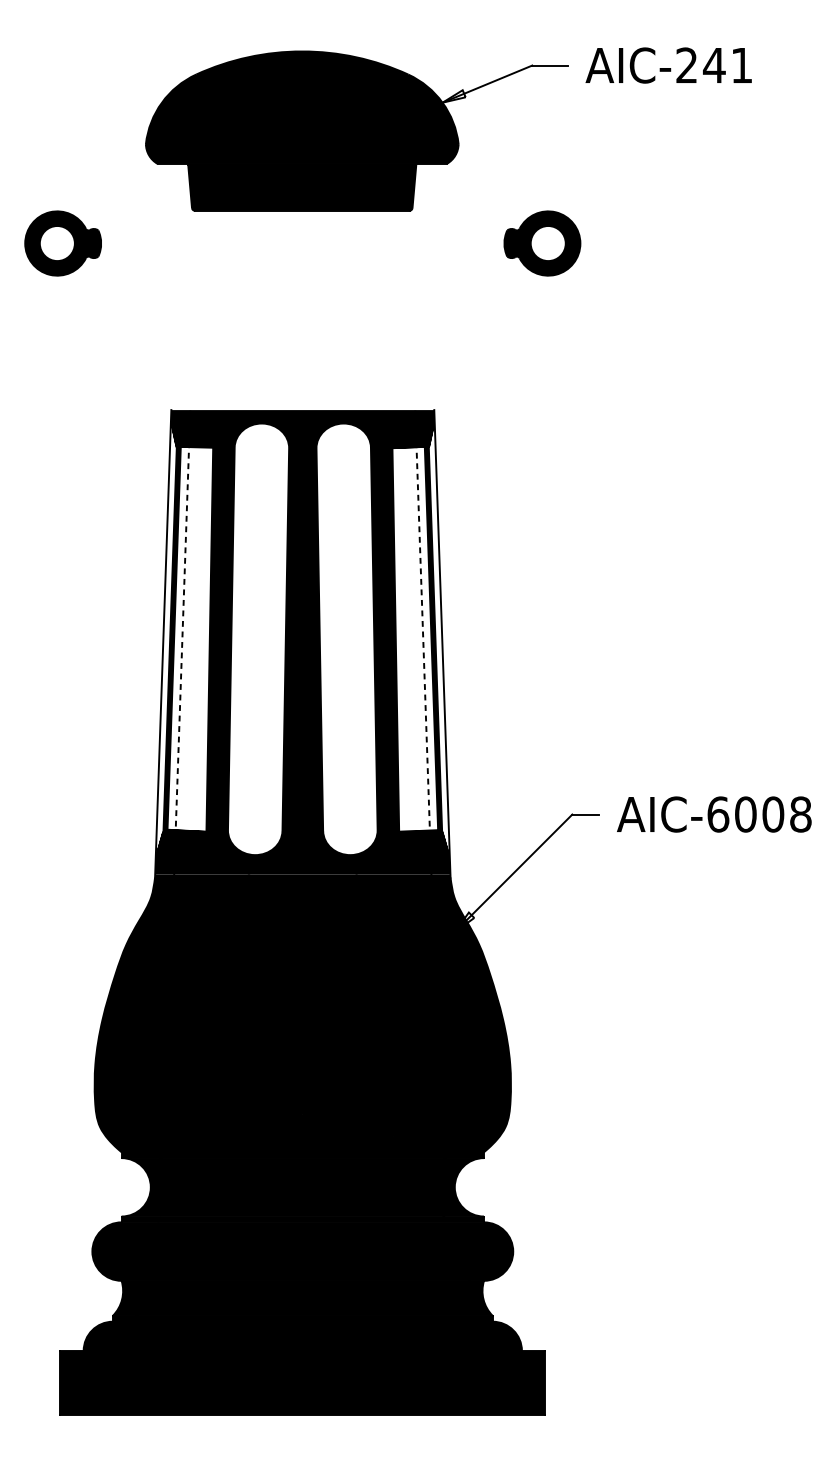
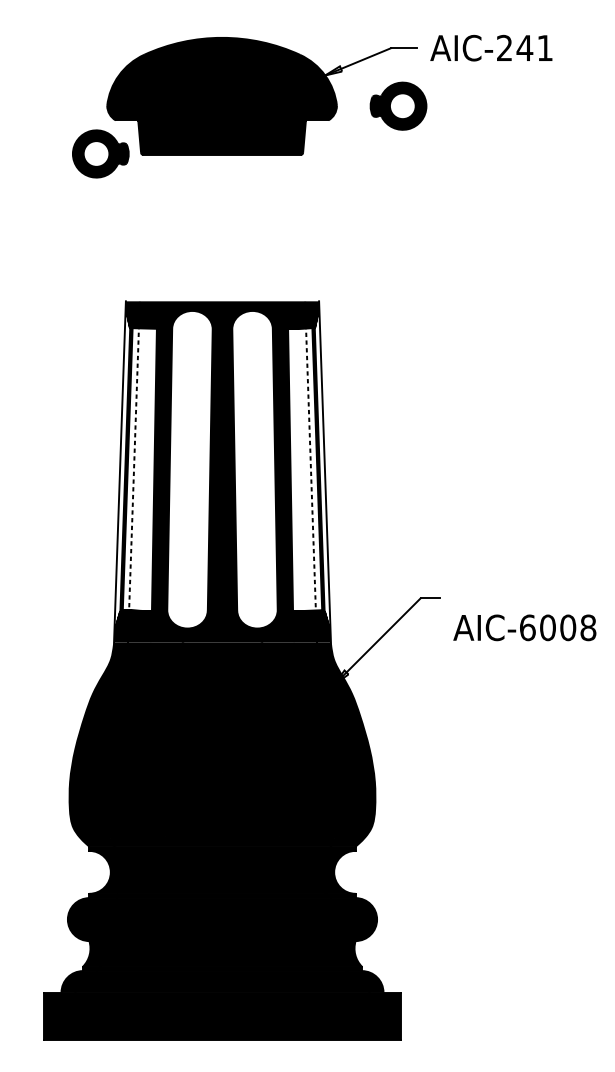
part: (62, 243) -> (100, 153), moved
part: (542, 243) -> (398, 106), moved
text: (714, 814) -> (524, 627), moved

